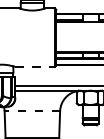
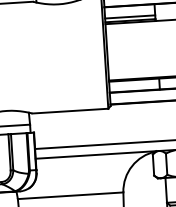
line: (35, 66) -> (71, 110), dashed -> solid
line: (32, 111) -> (70, 196), dashed -> solid

